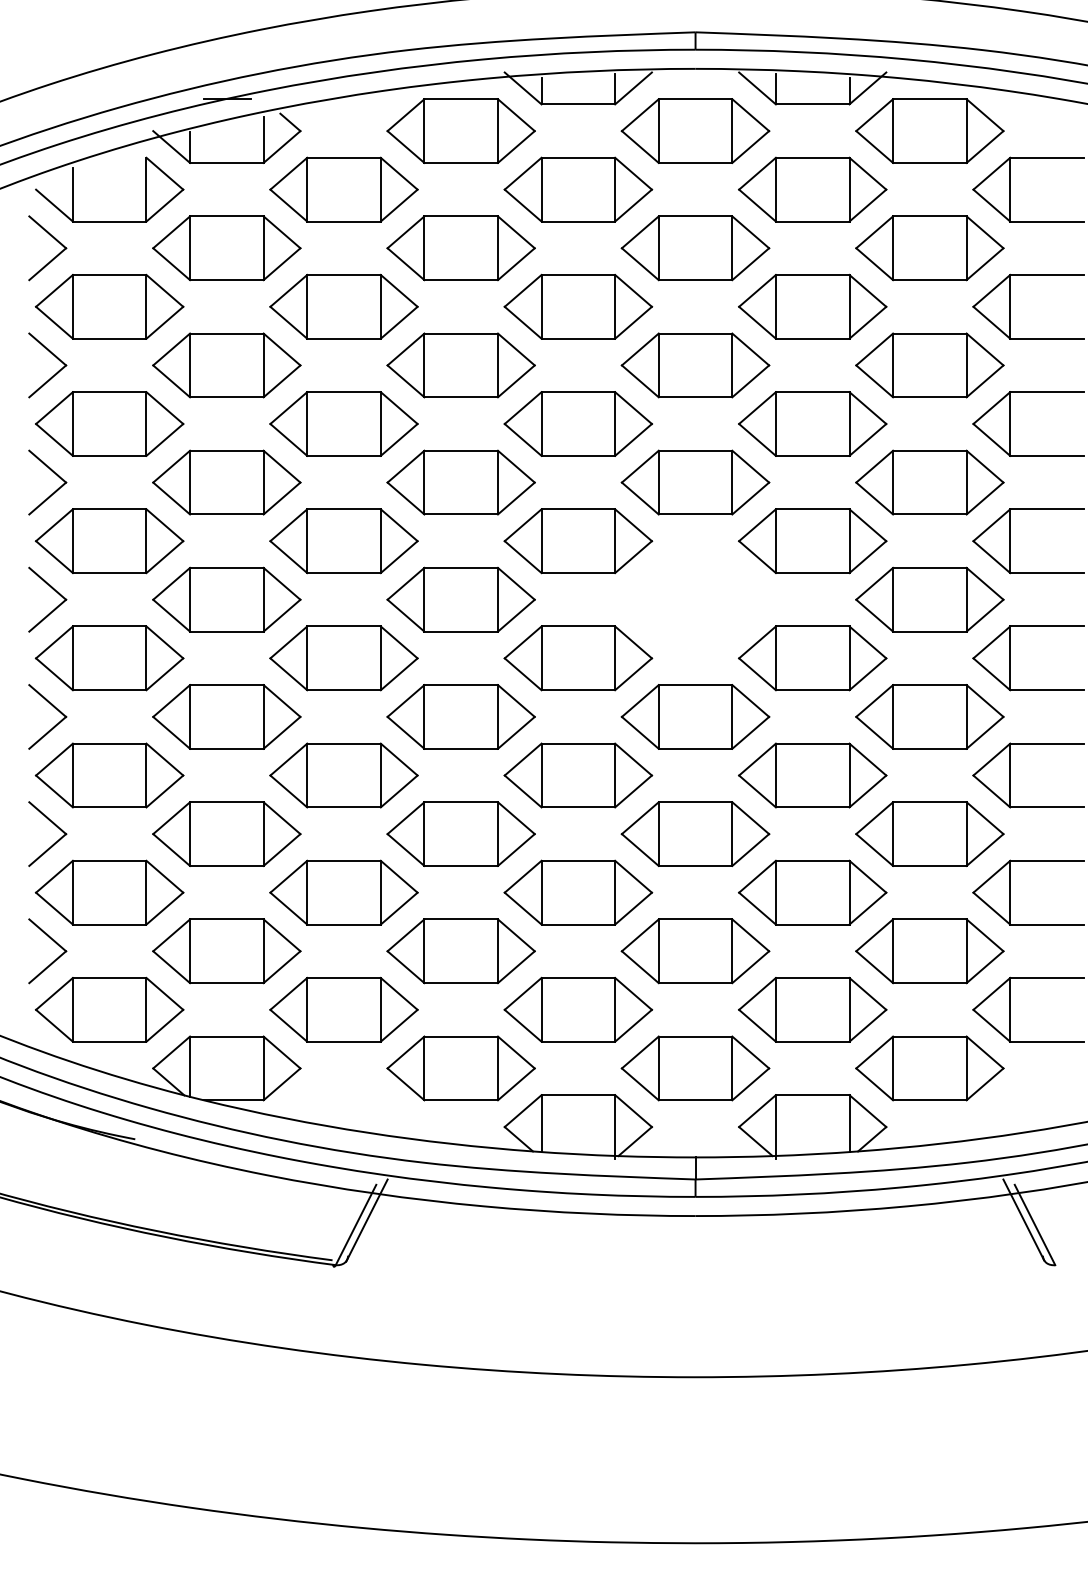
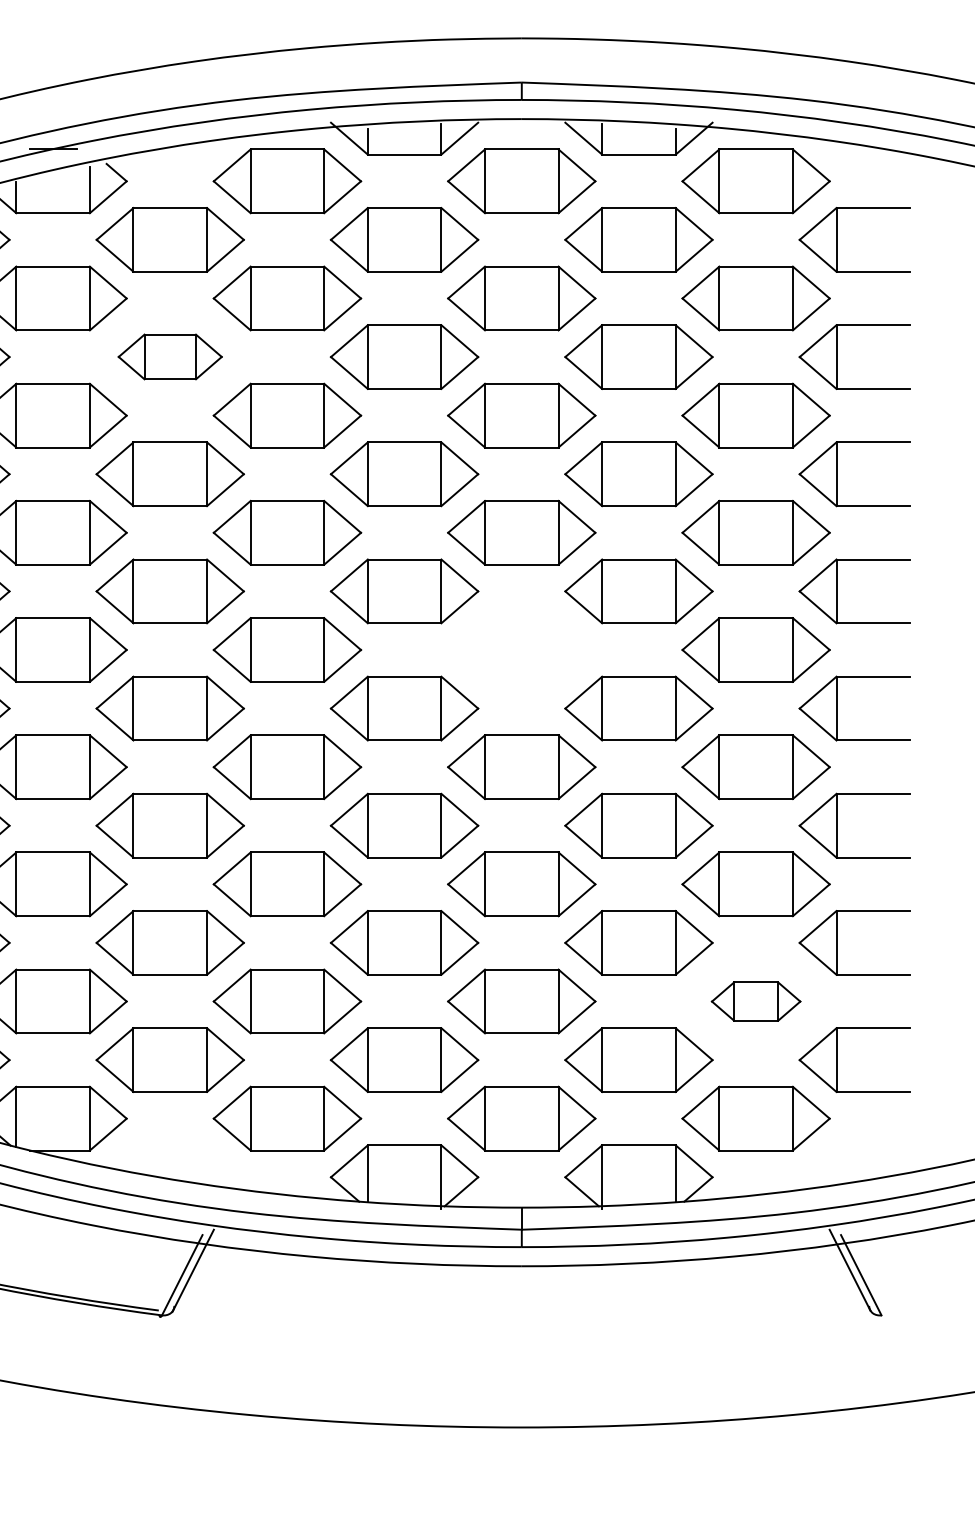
part: (343, 306) -> (169, 356), size x0.7
part: (929, 951) -> (755, 1001), size x0.6

